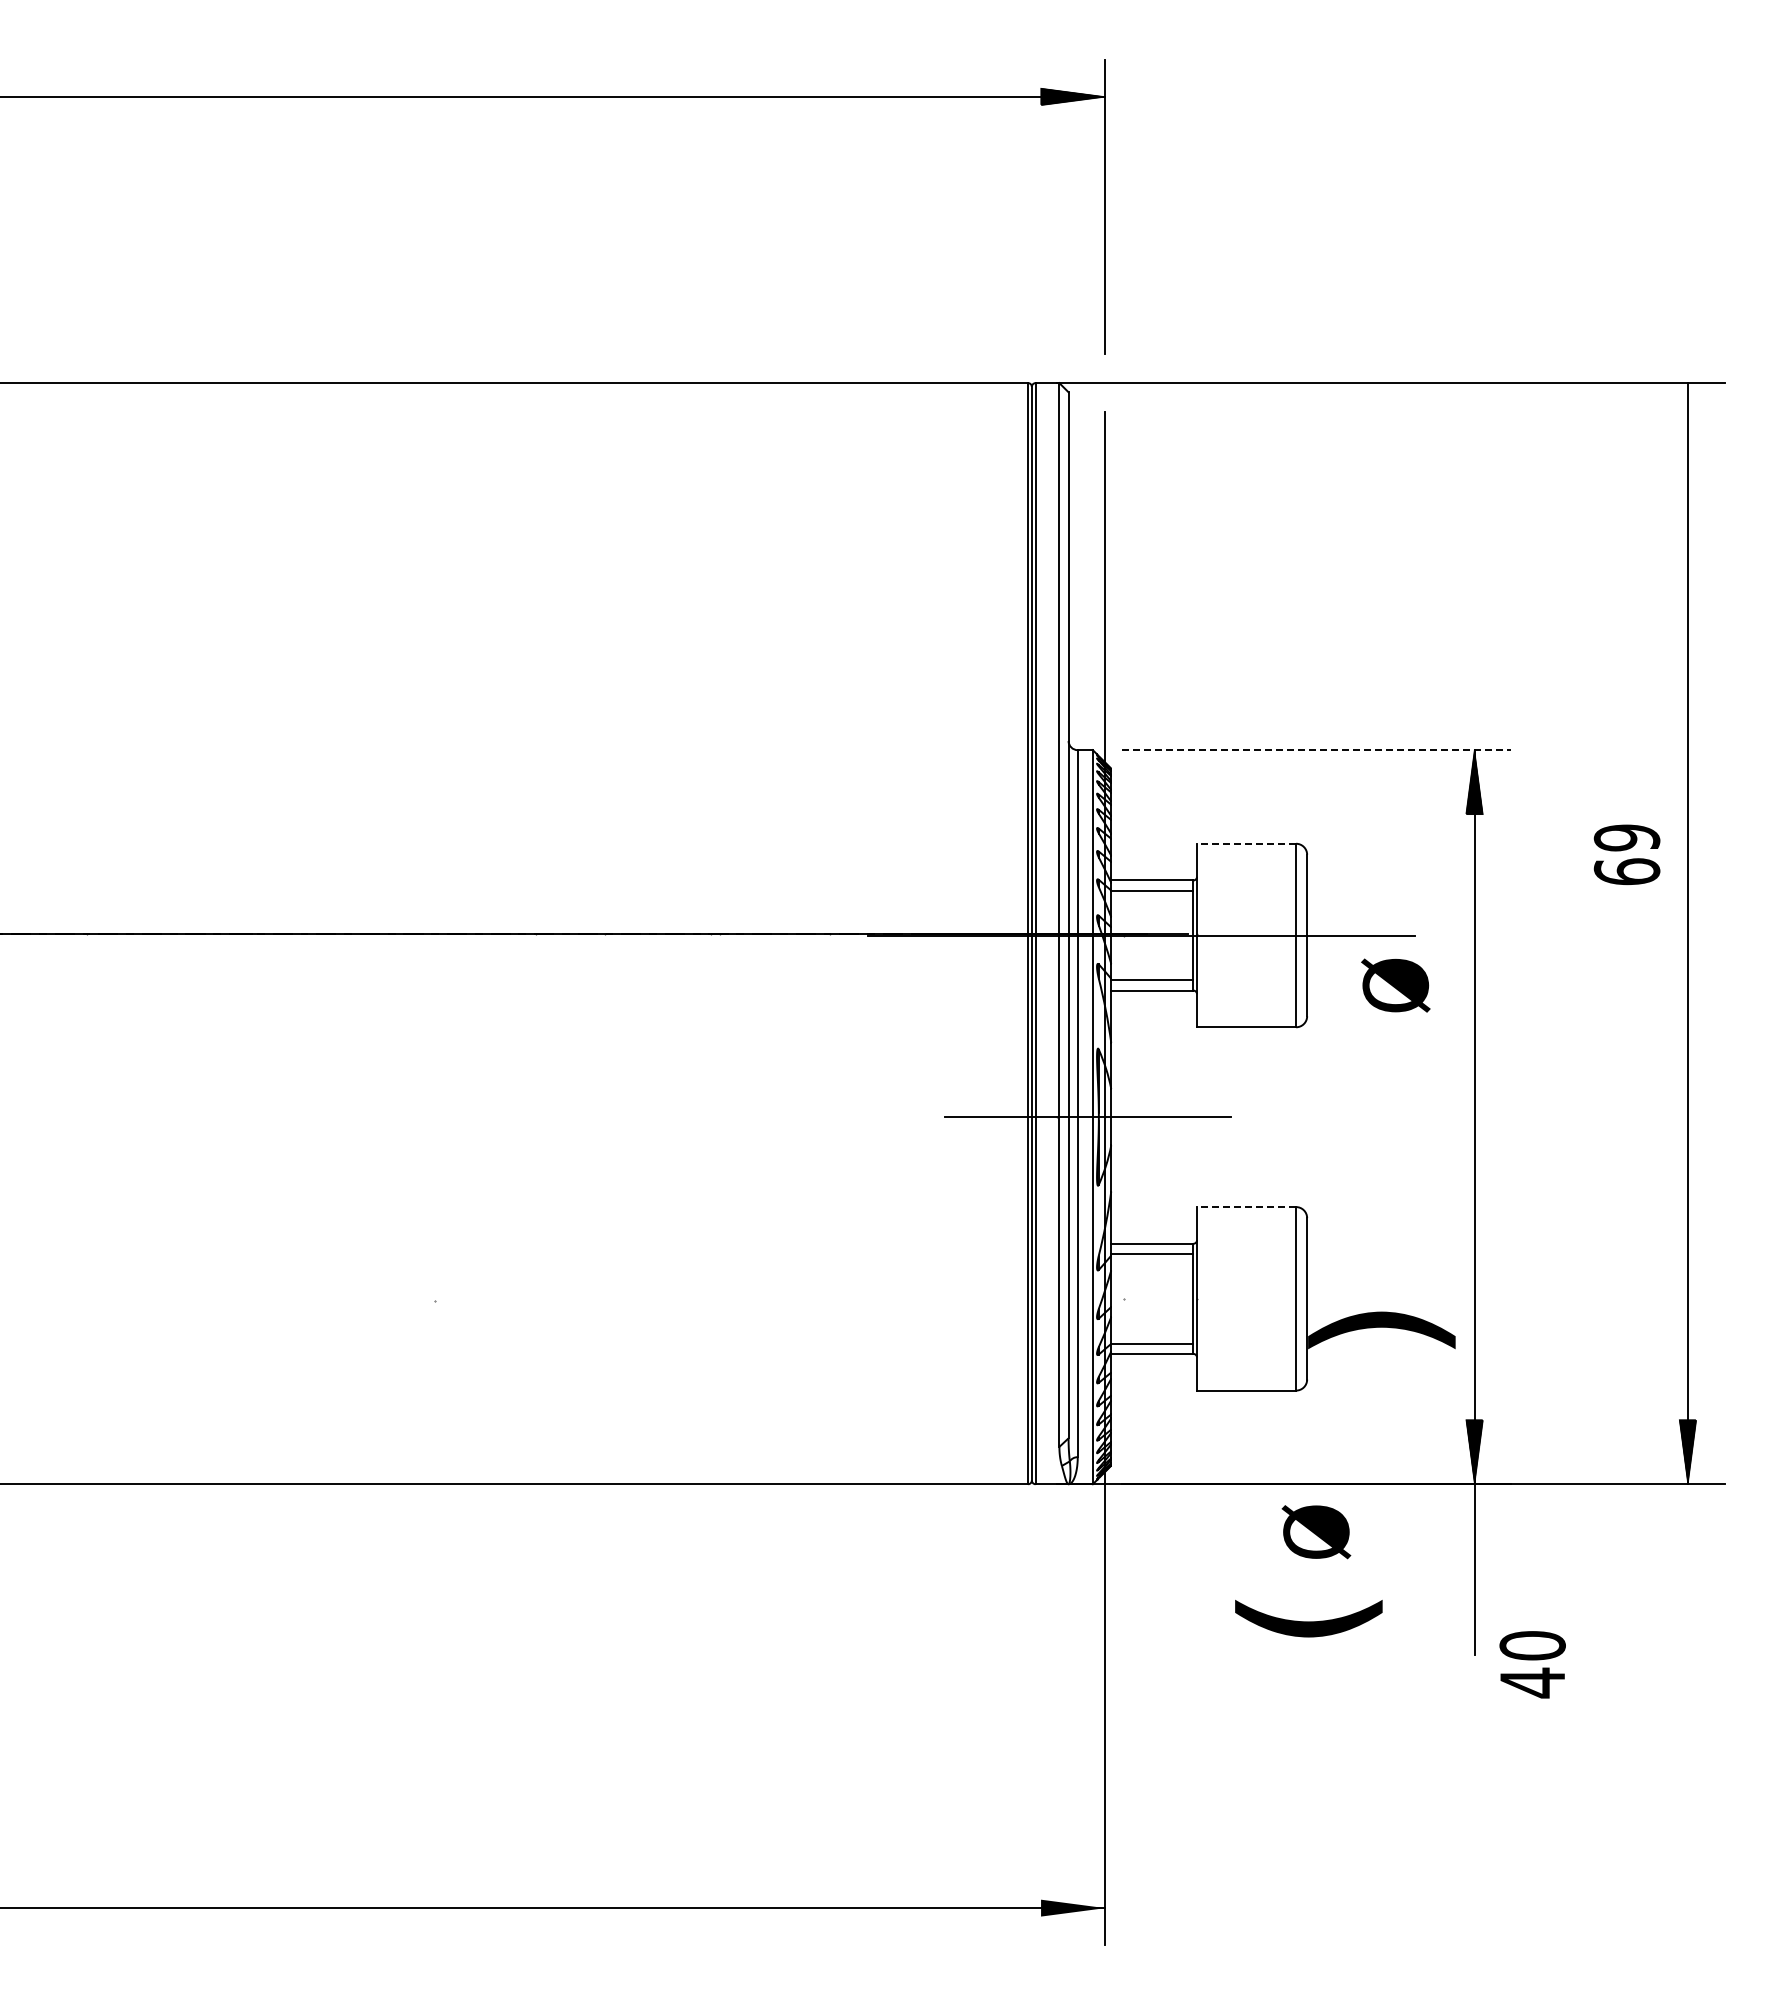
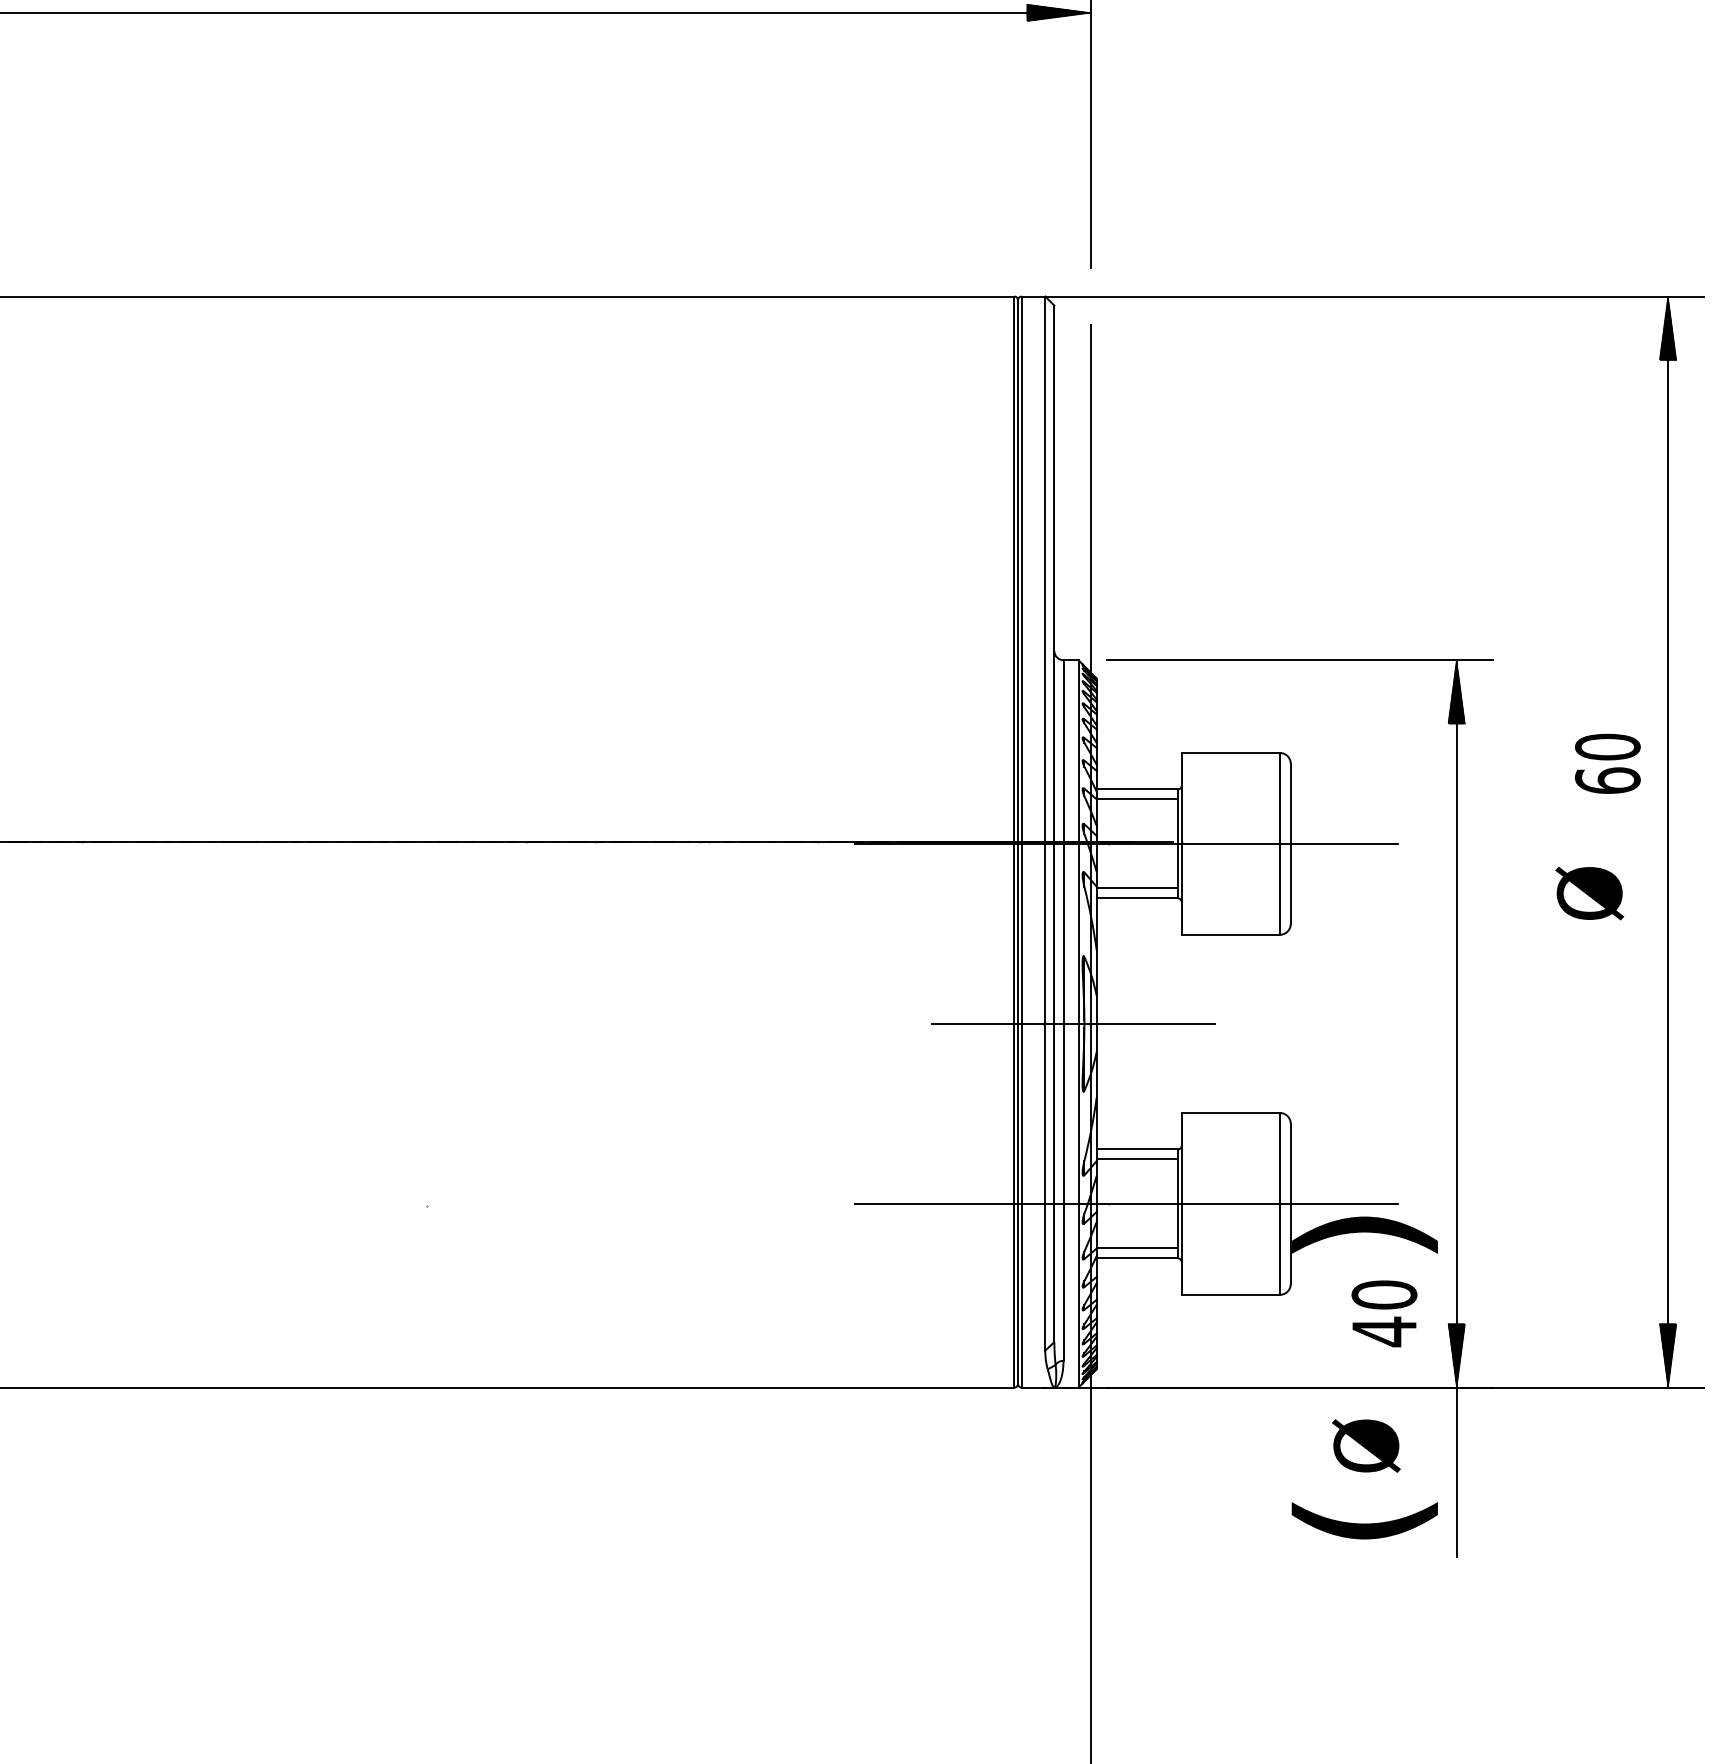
hatch: (1687, 415) -> (1667, 328), added
line: (1316, 750) -> (1300, 660), dashed -> solid
text: (1627, 837) -> (1608, 746), 69 -> 60
line: (1246, 843) -> (1230, 752), dashed -> solid
text: (1395, 985) -> (1589, 893), moved
line: (1246, 1207) -> (1230, 1113), dashed -> solid
line: (1141, 1298) -> (1126, 1203), added
text: (1316, 1532) -> (1366, 1446), moved
text: (1308, 1618) -> (1364, 1520), moved
text: (1532, 1664) -> (1384, 1313), moved

